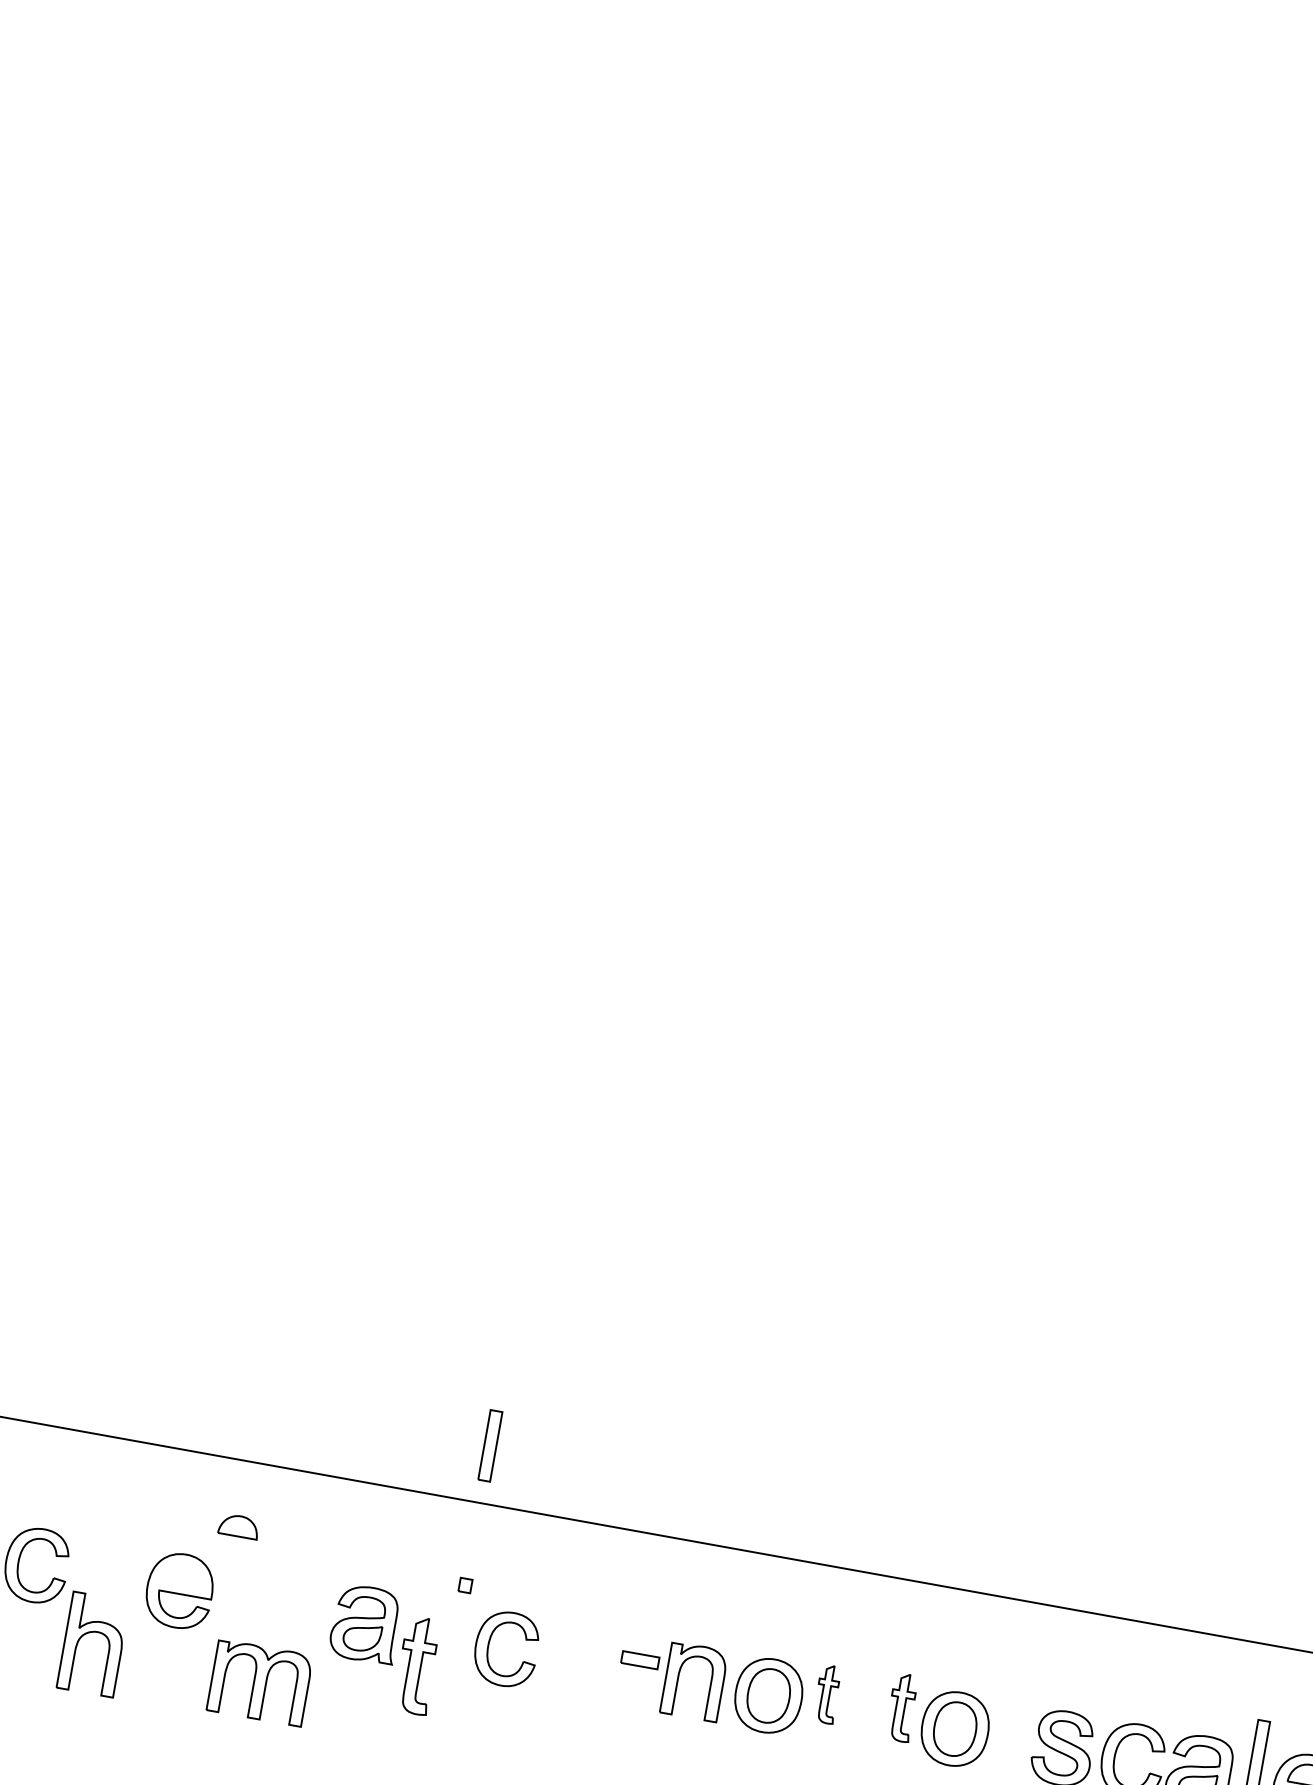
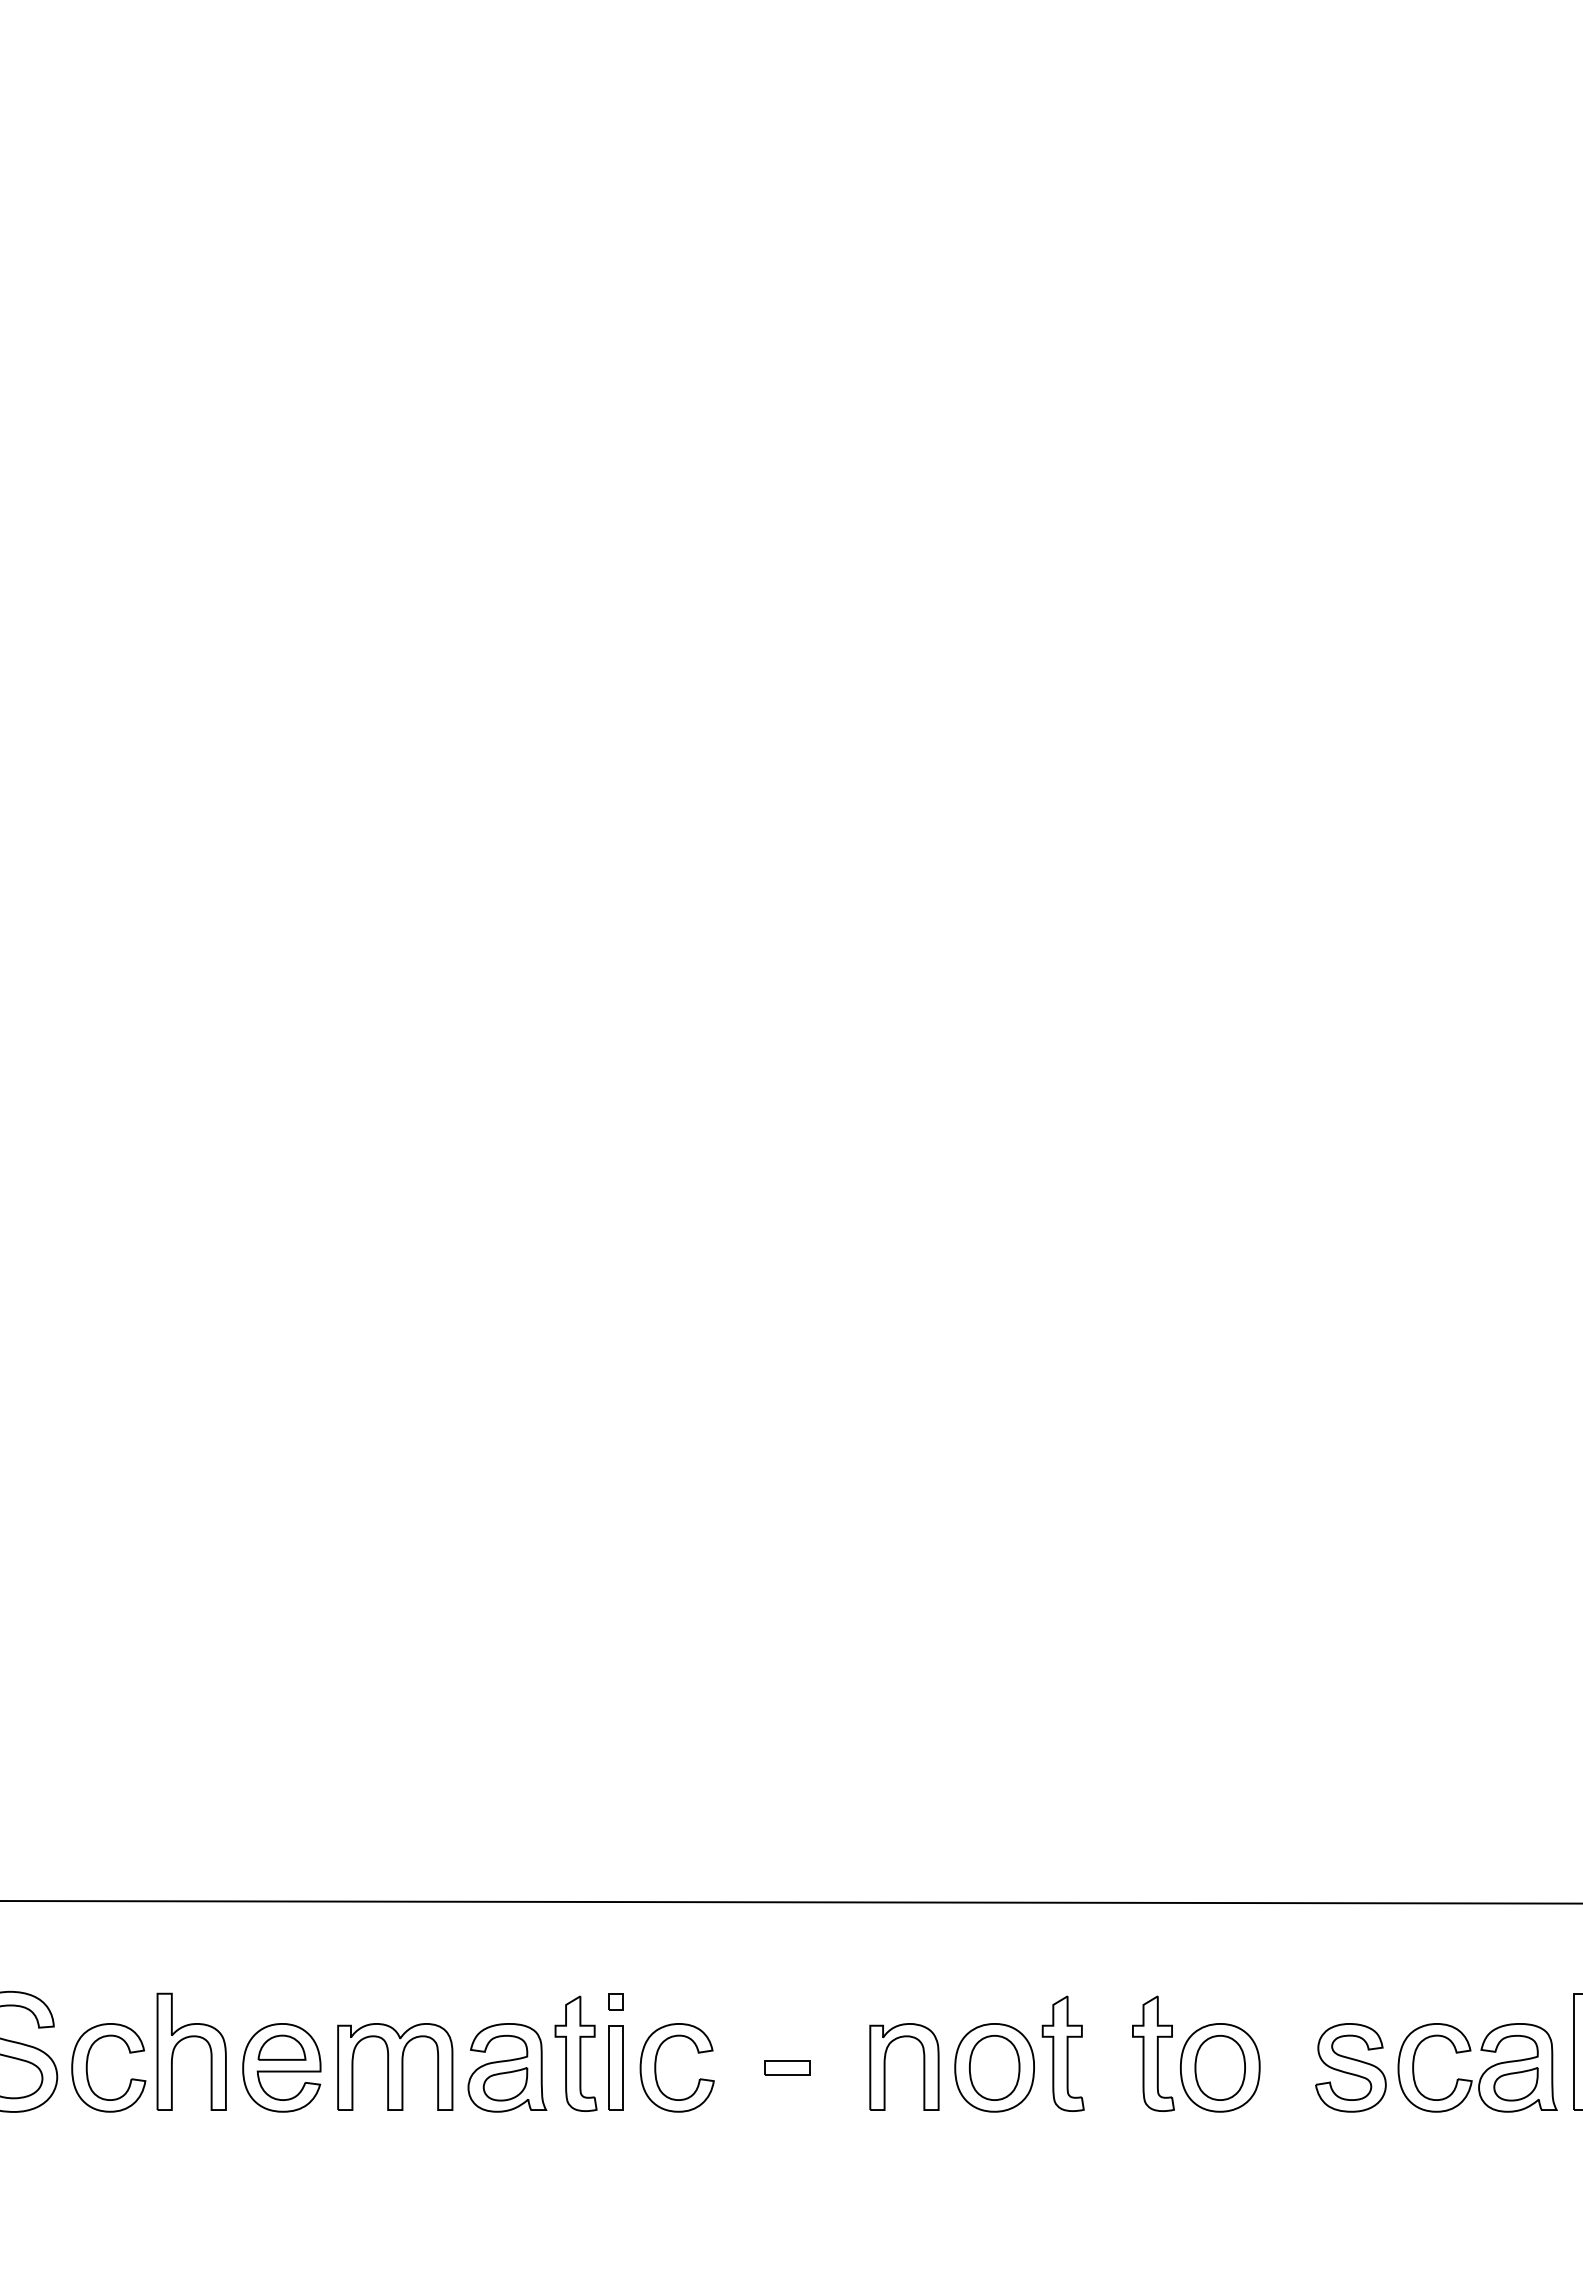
part: (490, 1445) -> (615, 2067), moved
part: (238, 1526) -> (281, 2047), moved
part: (91, 1632) -> (187, 2038), moved
part: (640, 1659) -> (787, 2067), moved
part: (416, 1665) -> (575, 2053), moved
part: (260, 1682) -> (395, 2066), moved
part: (826, 1693) -> (1062, 2053), size x1.67
part: (902, 1707) -> (1153, 2053), size x1.43

